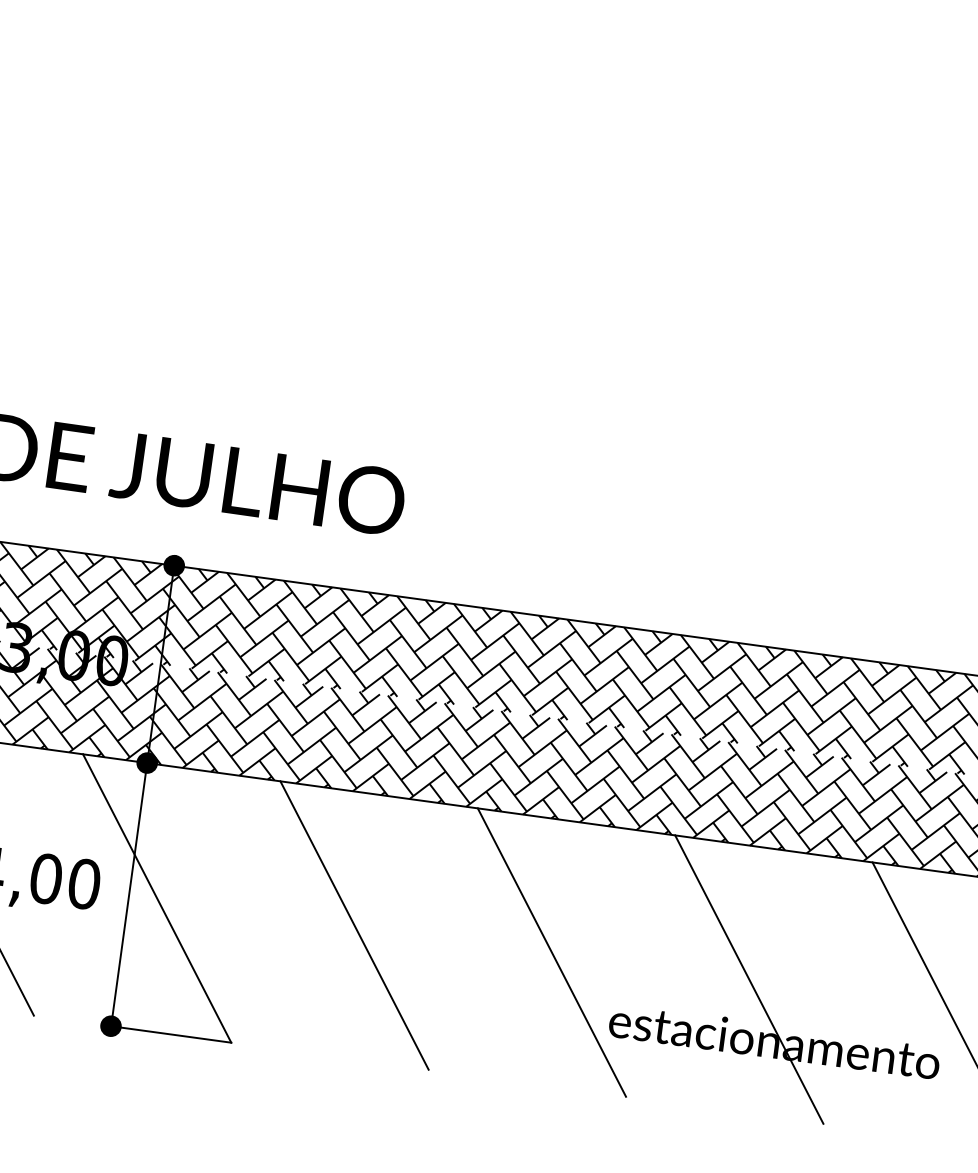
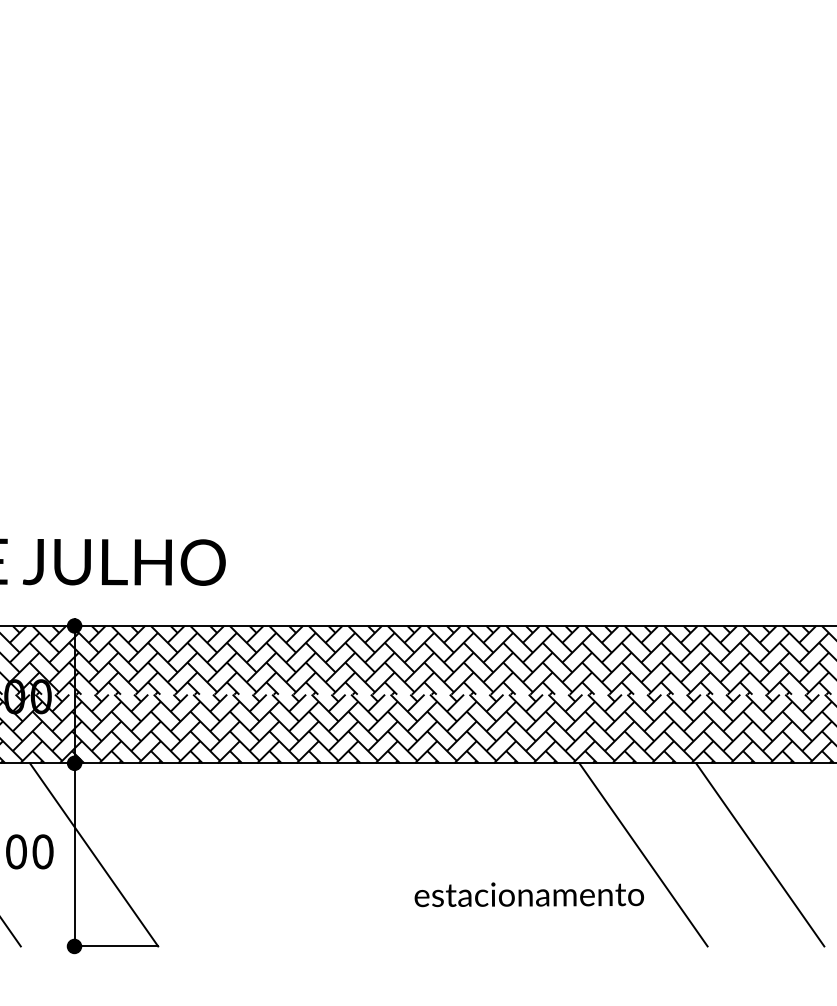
line: (354, 924) -> (231, 854), removed
line: (551, 951) -> (368, 854), removed
line: (749, 979) -> (506, 854), removed

